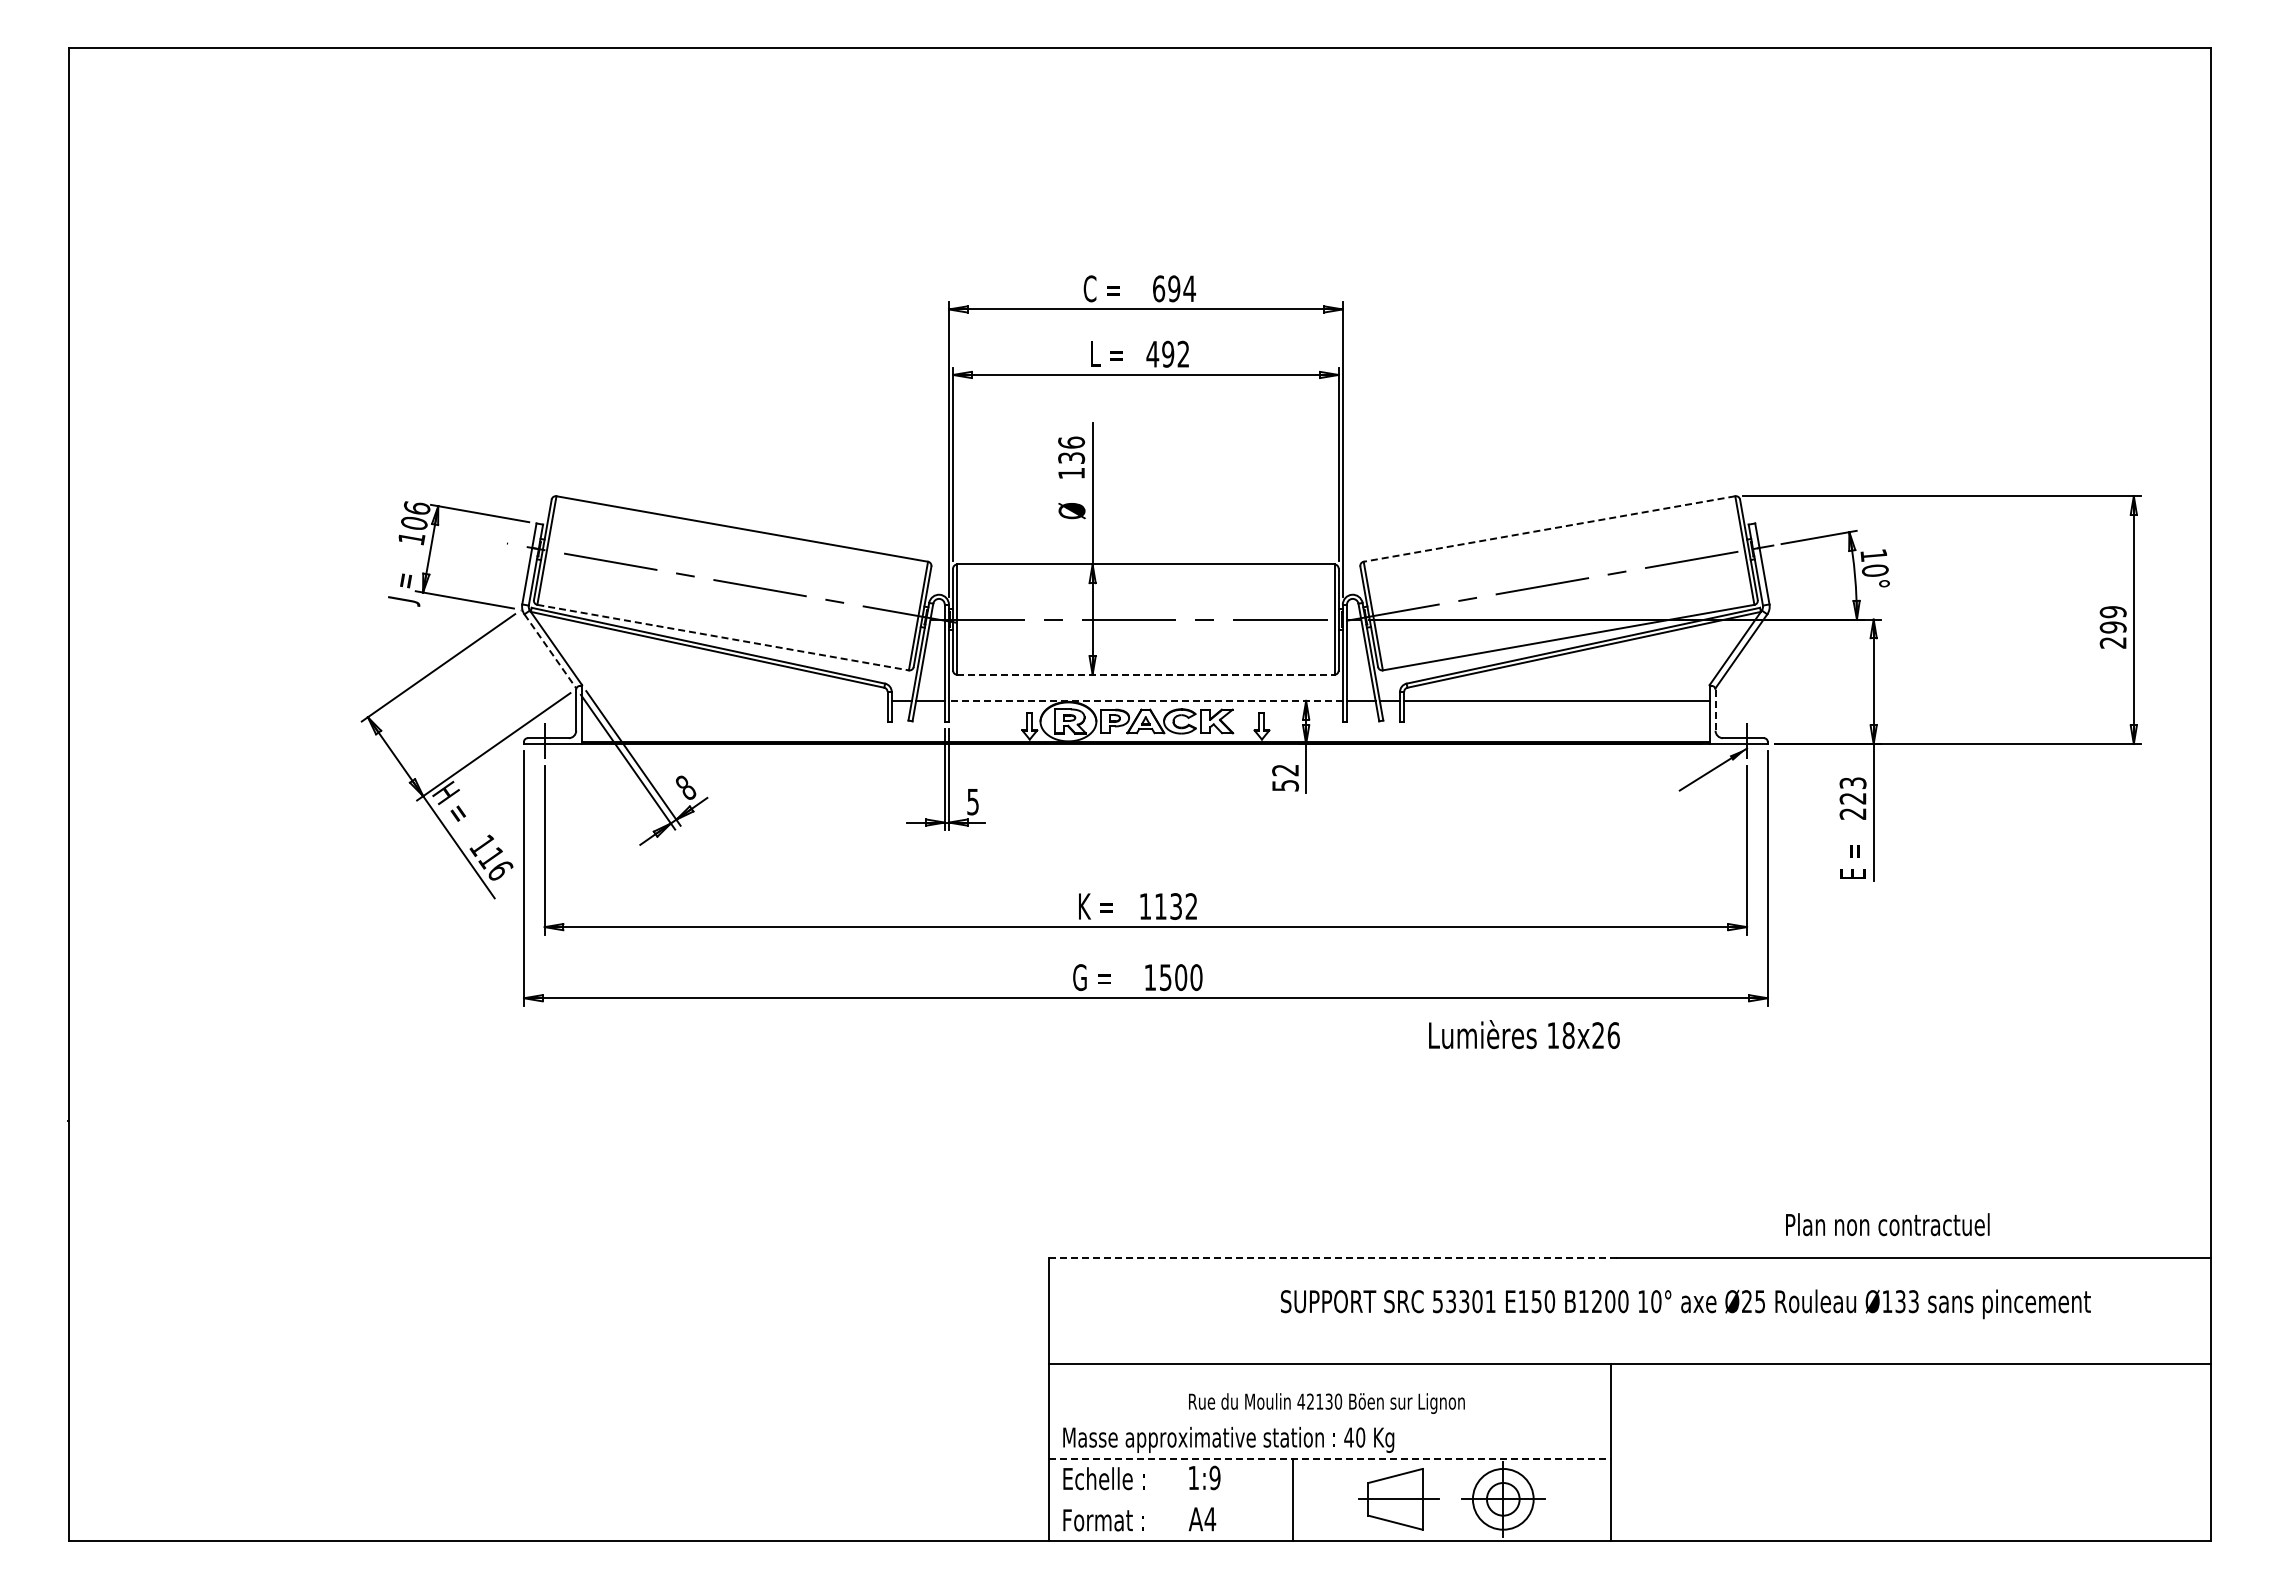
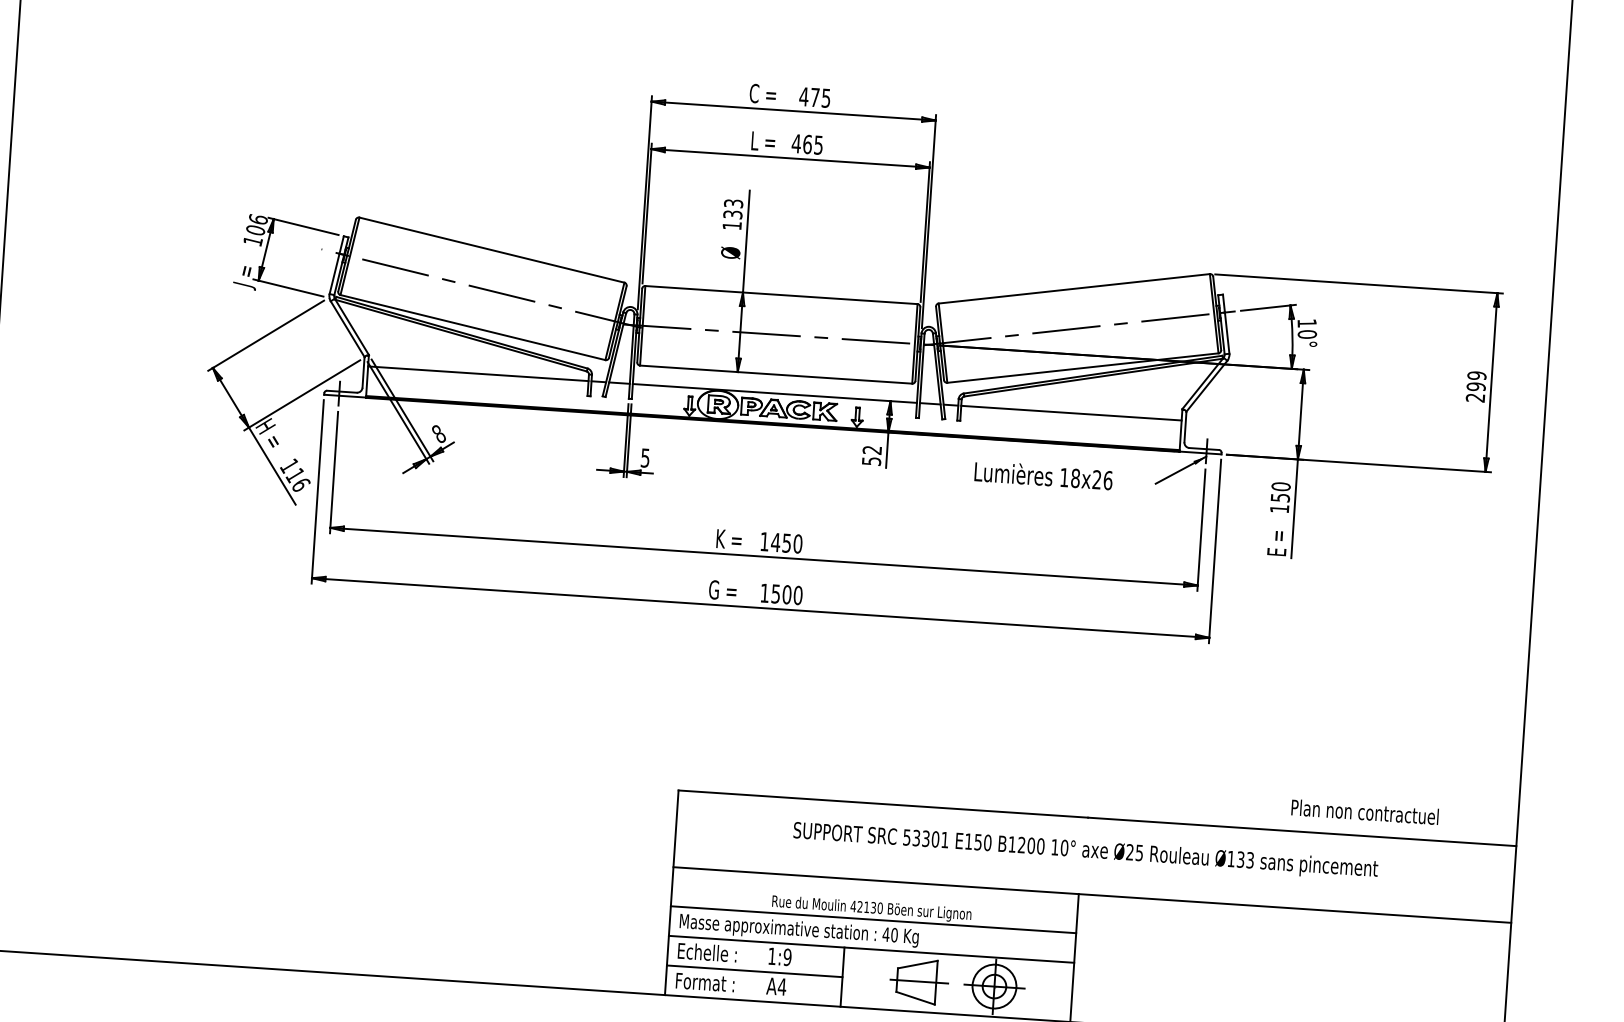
text: (1174, 288) -> (815, 97), 694 -> 475
text: (1175, 353) -> (812, 144), 492 -> 465
text: (1071, 442) -> (733, 203), 136 -> 133
line: (1549, 529) -> (1074, 289), dashed -> solid
line: (723, 637) -> (473, 327), dashed -> solid
line: (550, 651) -> (347, 329), dashed -> solid
line: (1145, 674) -> (775, 374), dashed -> solid
line: (734, 700) -> (478, 373), added
line: (1145, 700) -> (774, 393), dashed -> solid
line: (1715, 710) -> (1185, 427), dashed -> solid
text: (1852, 798) -> (1279, 497), 223 -> 150
text: (1175, 906) -> (786, 543), 1132 -> 1450
text: (1524, 1034) -> (1043, 475), moved
text: (1887, 1224) -> (1364, 812), moved
line: (1333, 1257) -> (883, 804), dashed -> solid
text: (1685, 1304) -> (1085, 851), moved
line: (1330, 1418) -> (873, 920), added
line: (1330, 1459) -> (871, 949), dashed -> solid
line: (1170, 1500) -> (754, 971), added

